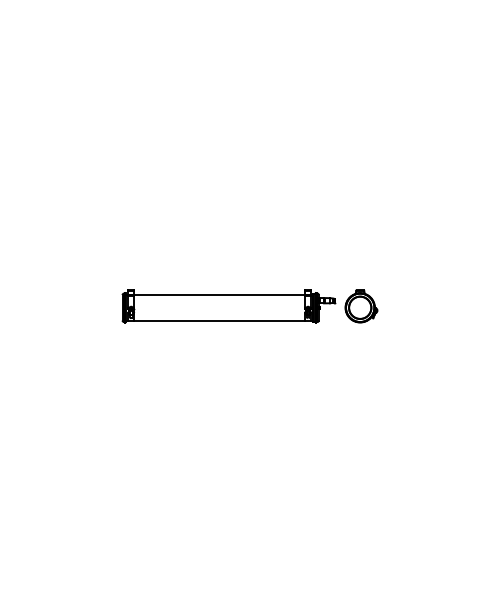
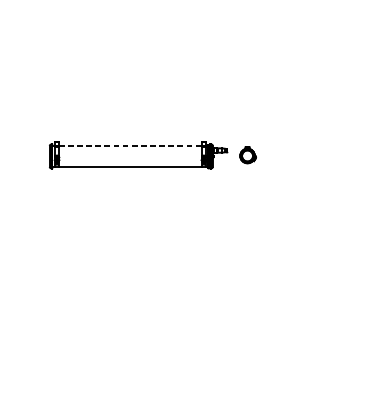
line: (219, 294) -> (130, 145), solid -> dashed
part: (361, 306) -> (248, 155), size x0.6

